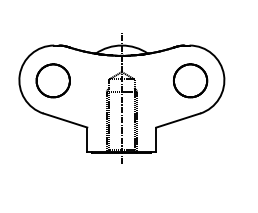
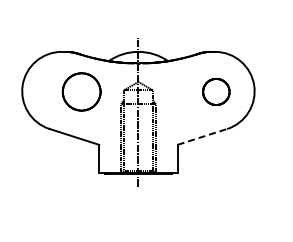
part: (53, 80) -> (81, 91), moved
part: (190, 80) -> (216, 91), size x0.7
line: (178, 120) -> (202, 136), solid -> dashed

